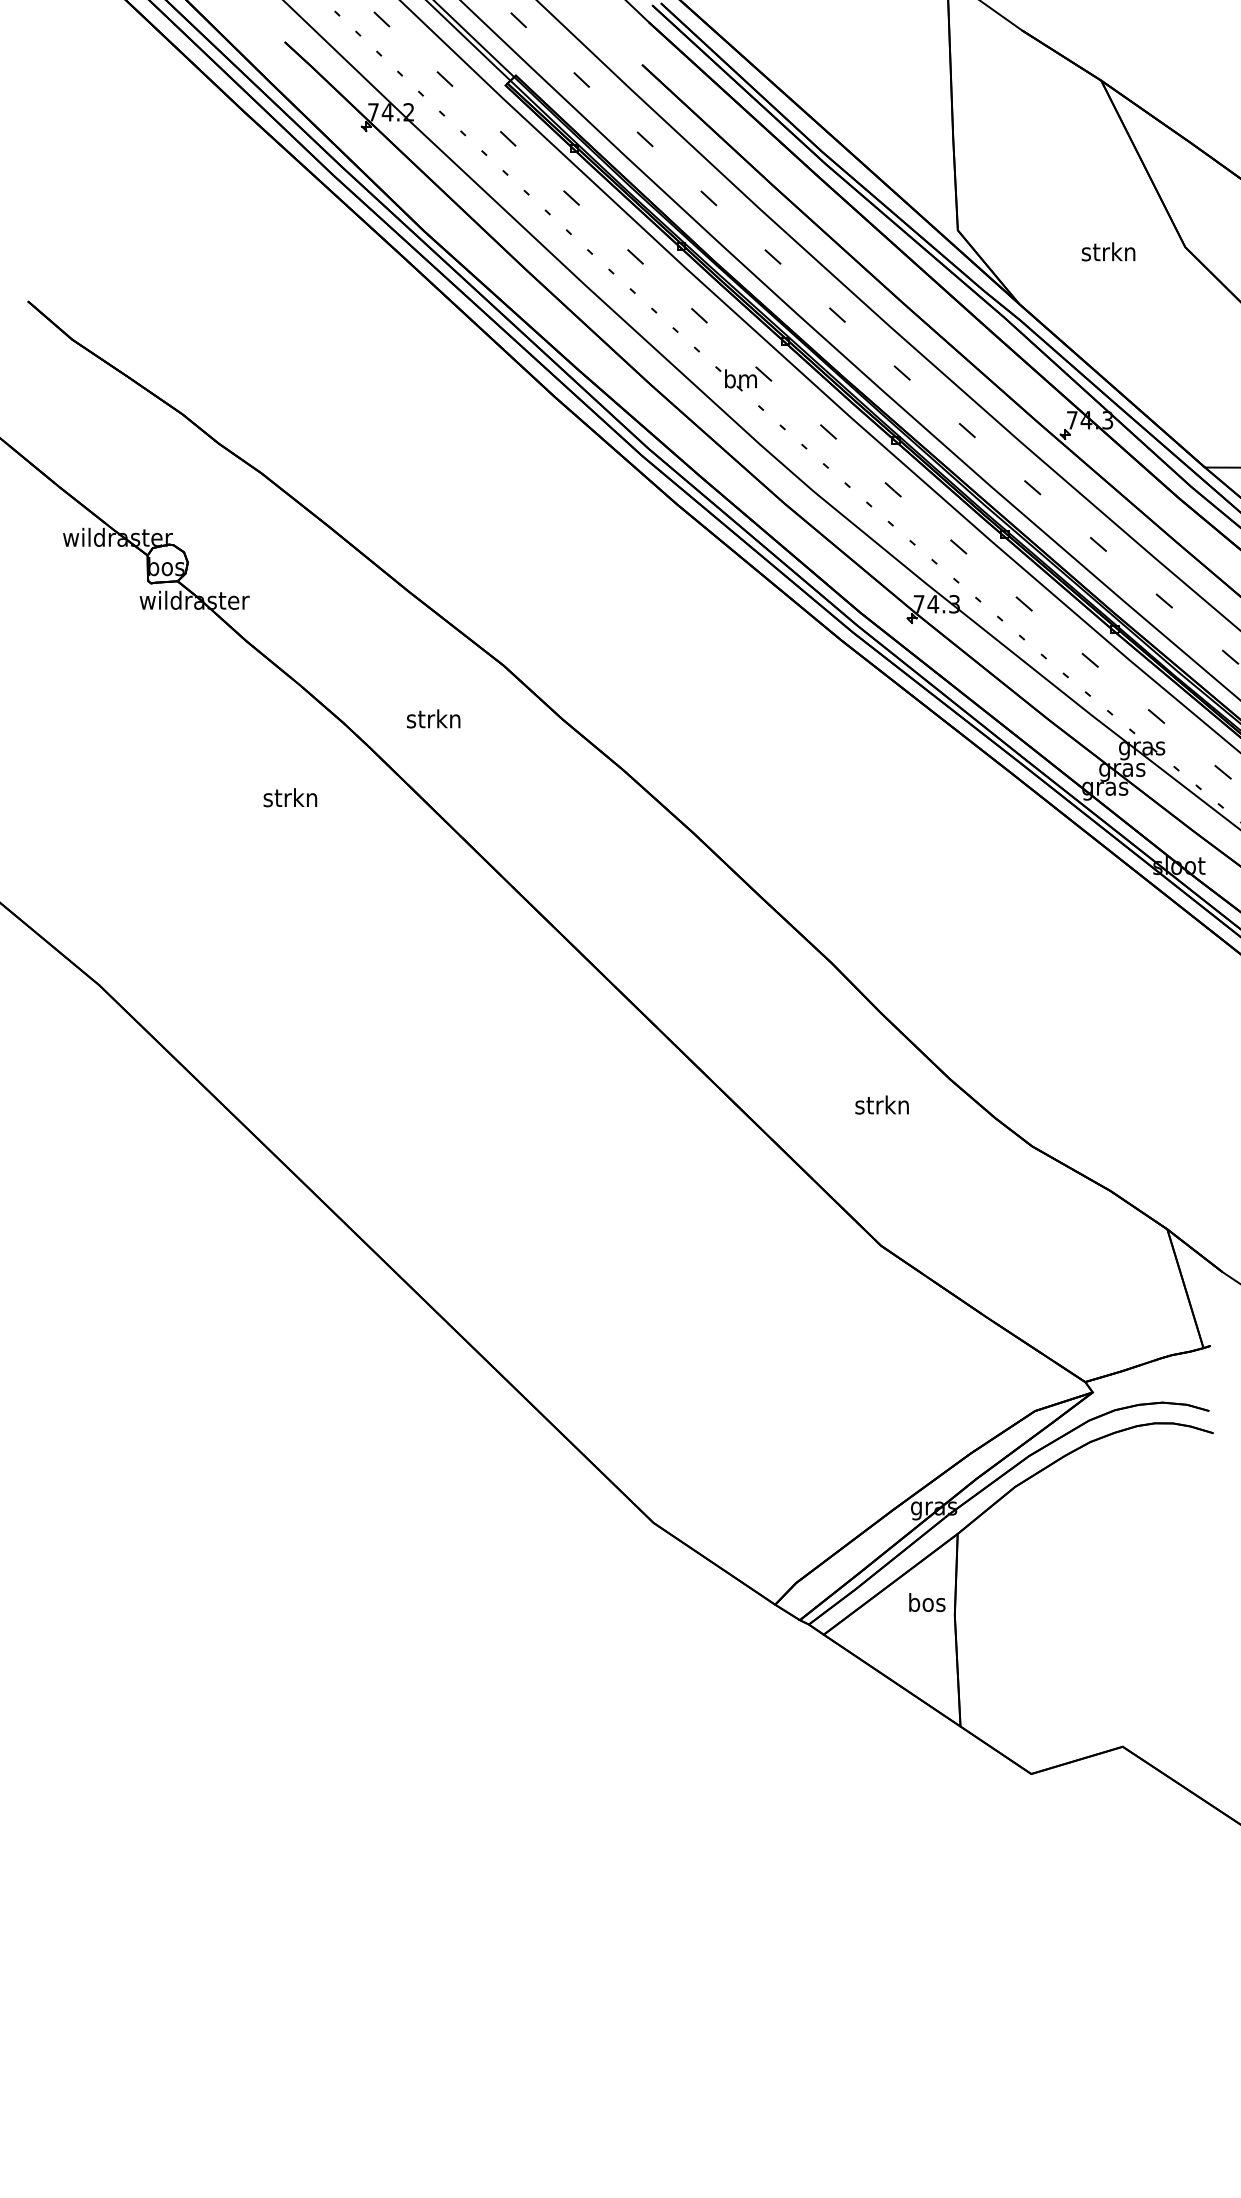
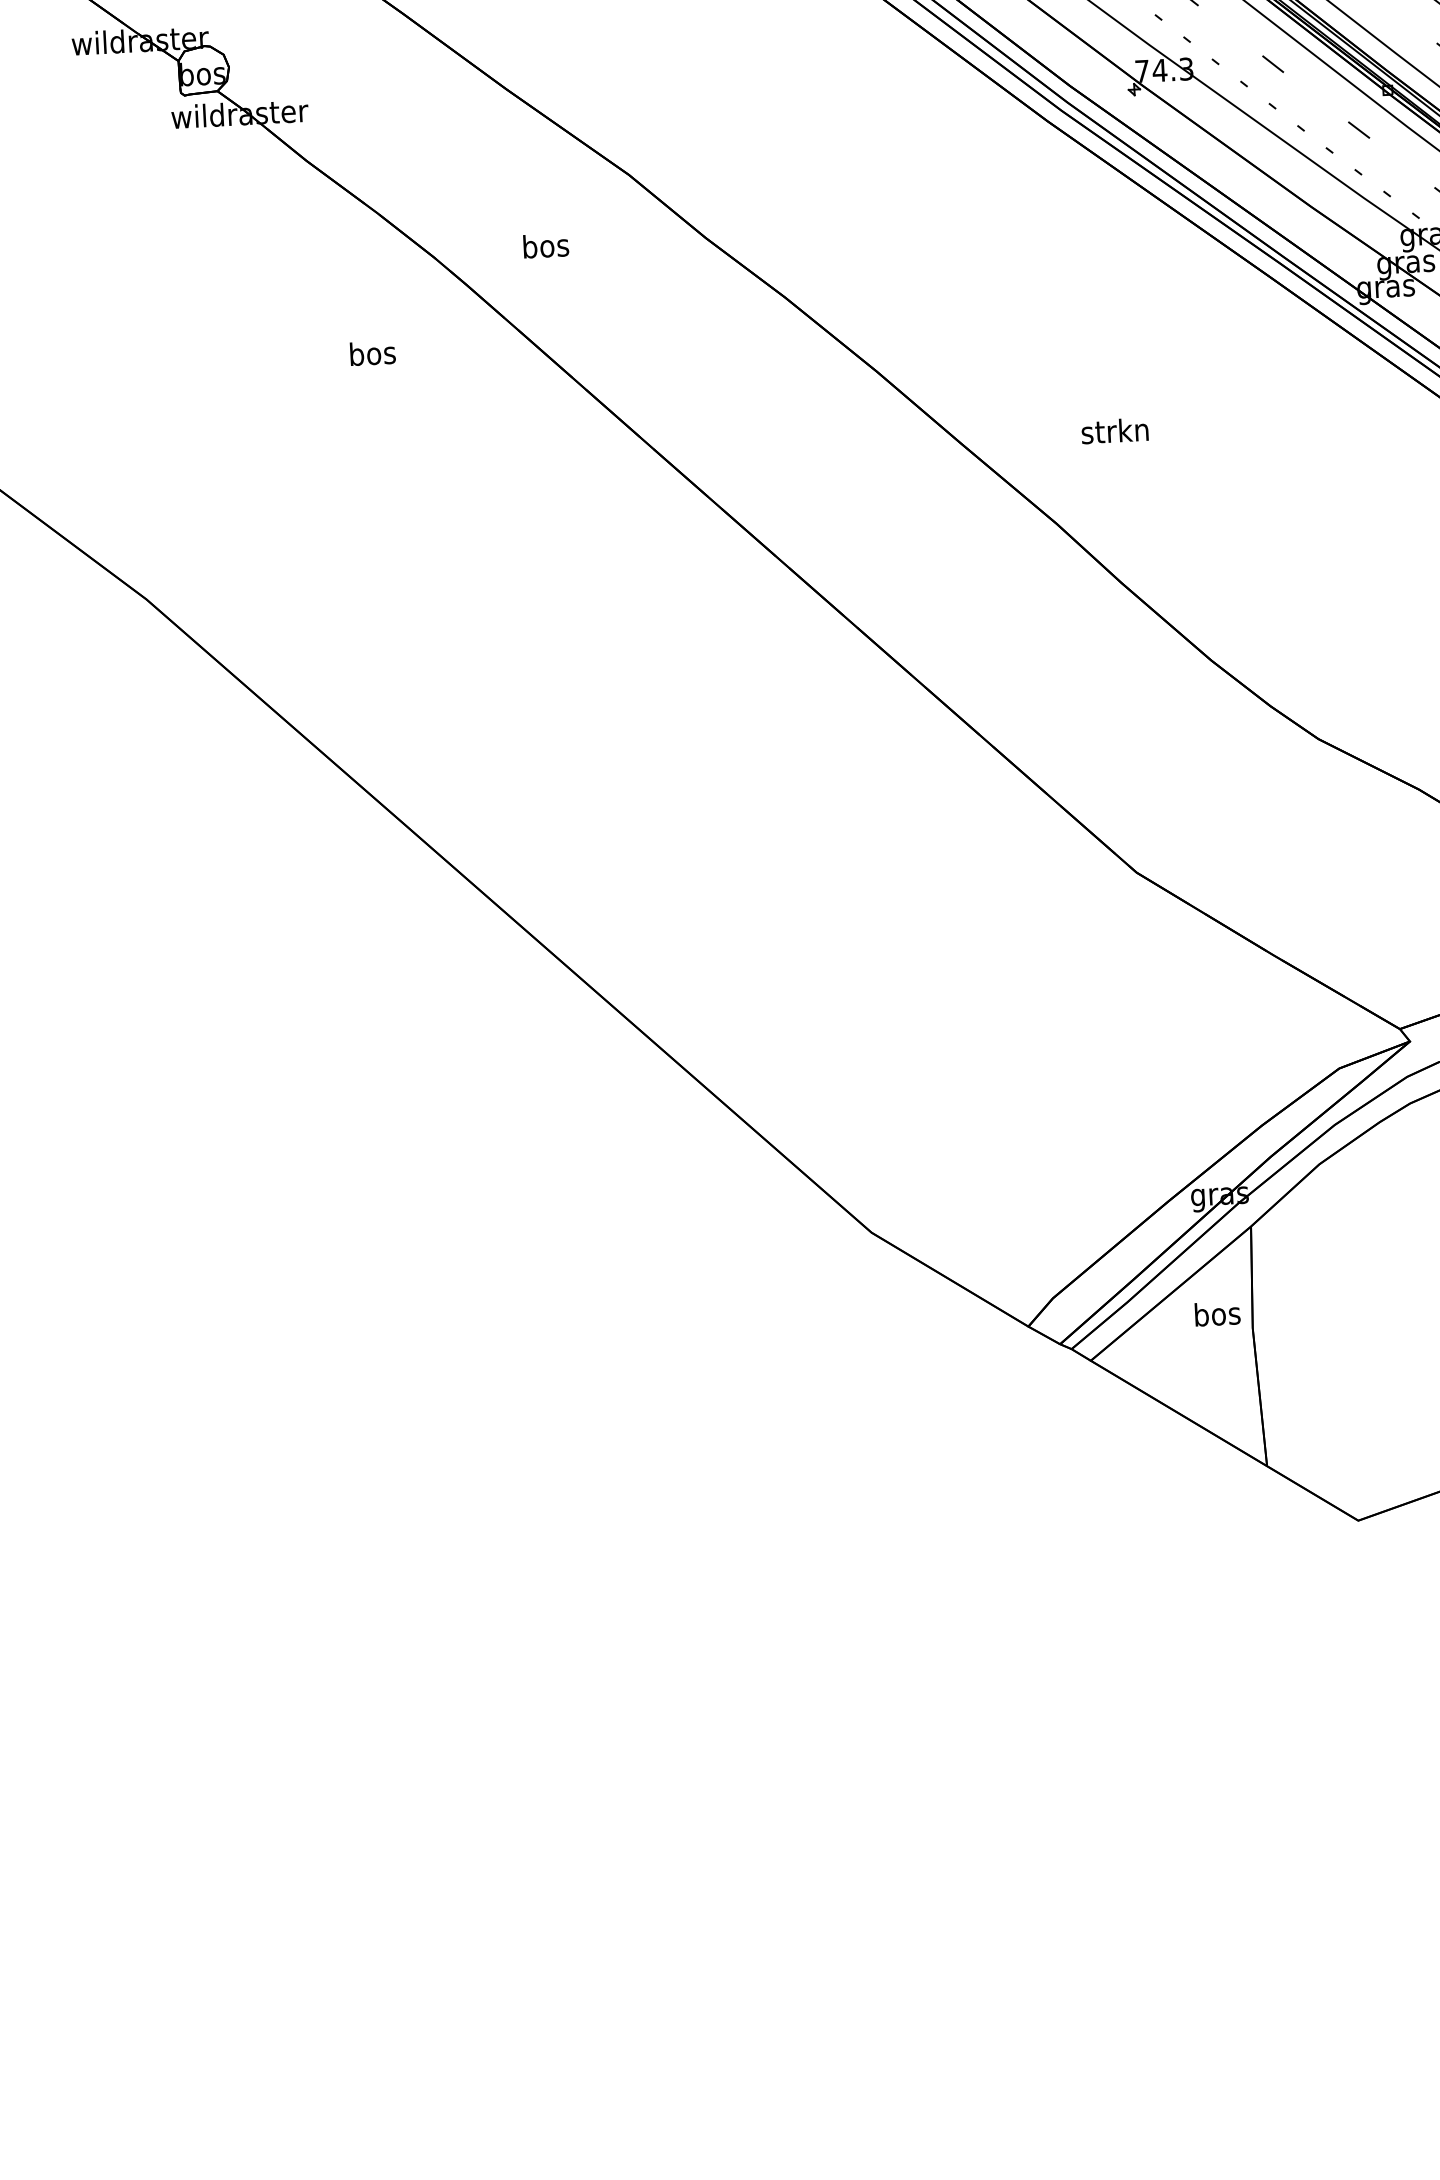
text: (433, 718) -> (545, 245), strkn -> bos
text: (290, 797) -> (372, 353), strkn -> bos
text: (881, 1104) -> (1114, 430), moved

